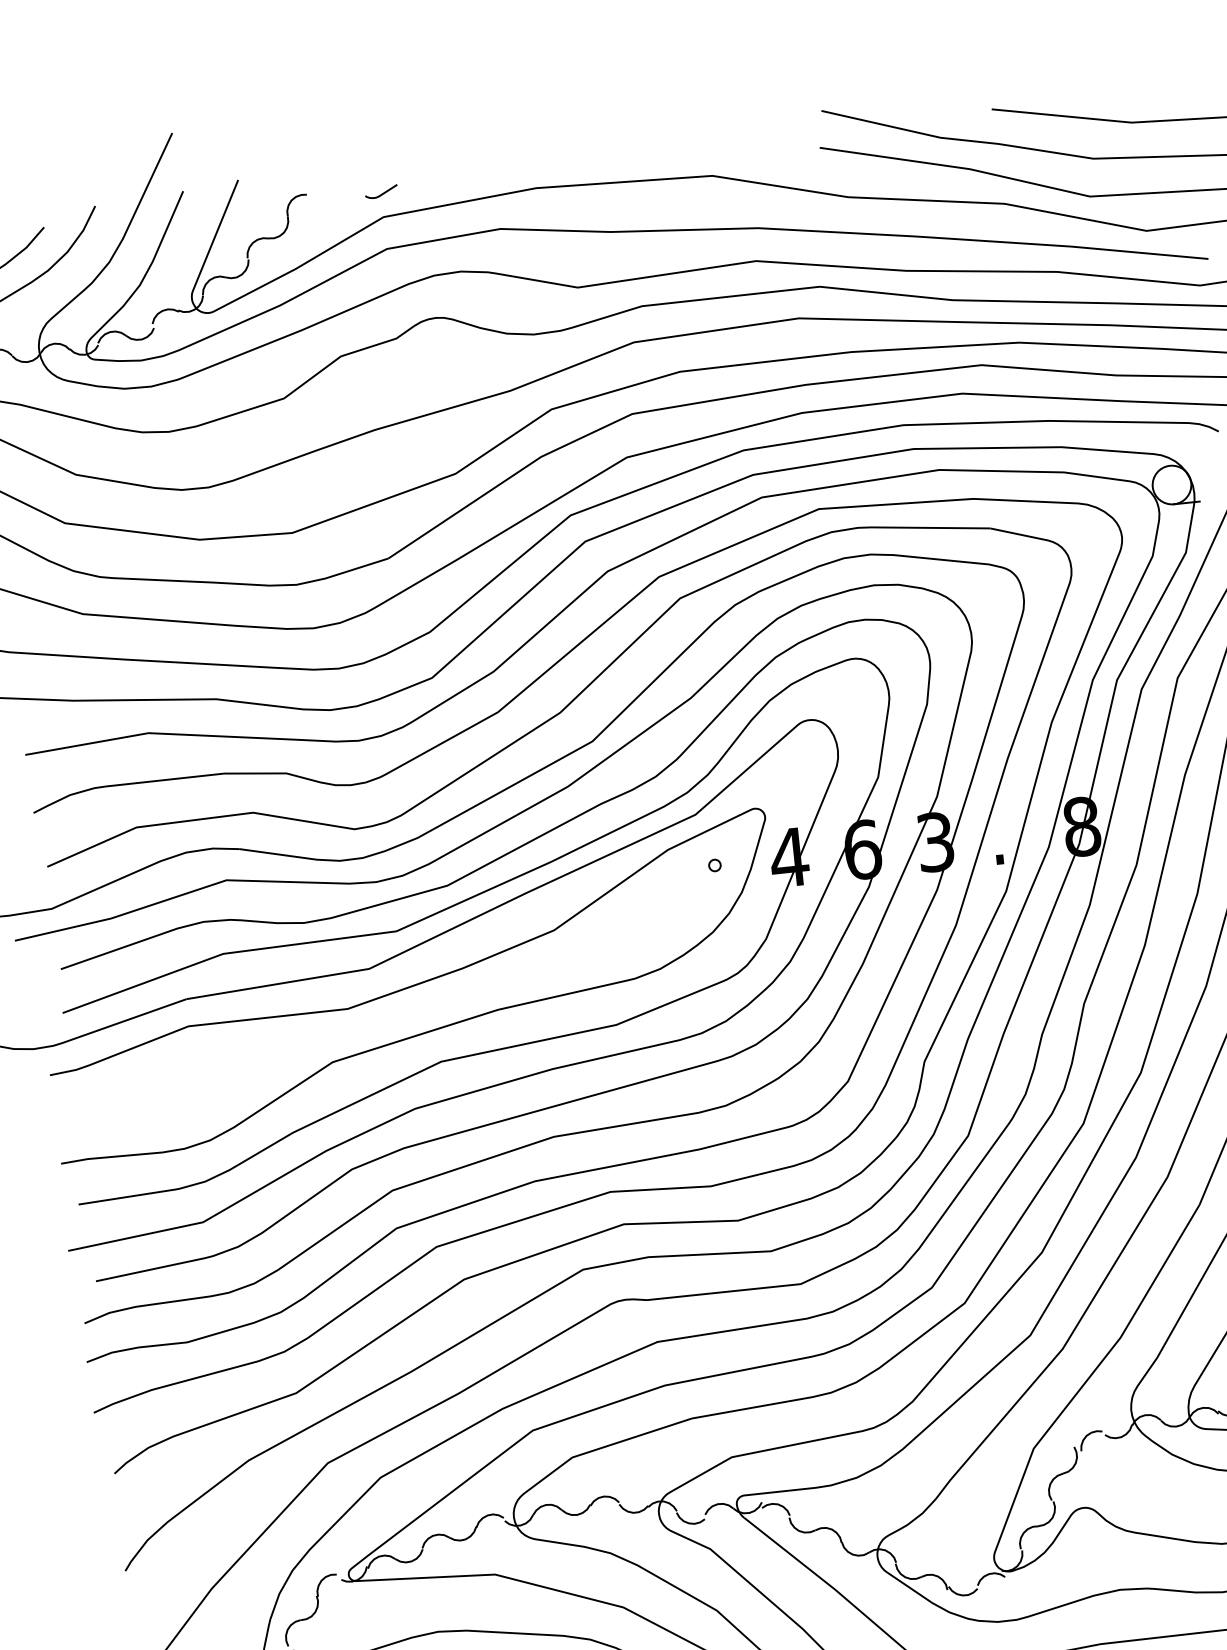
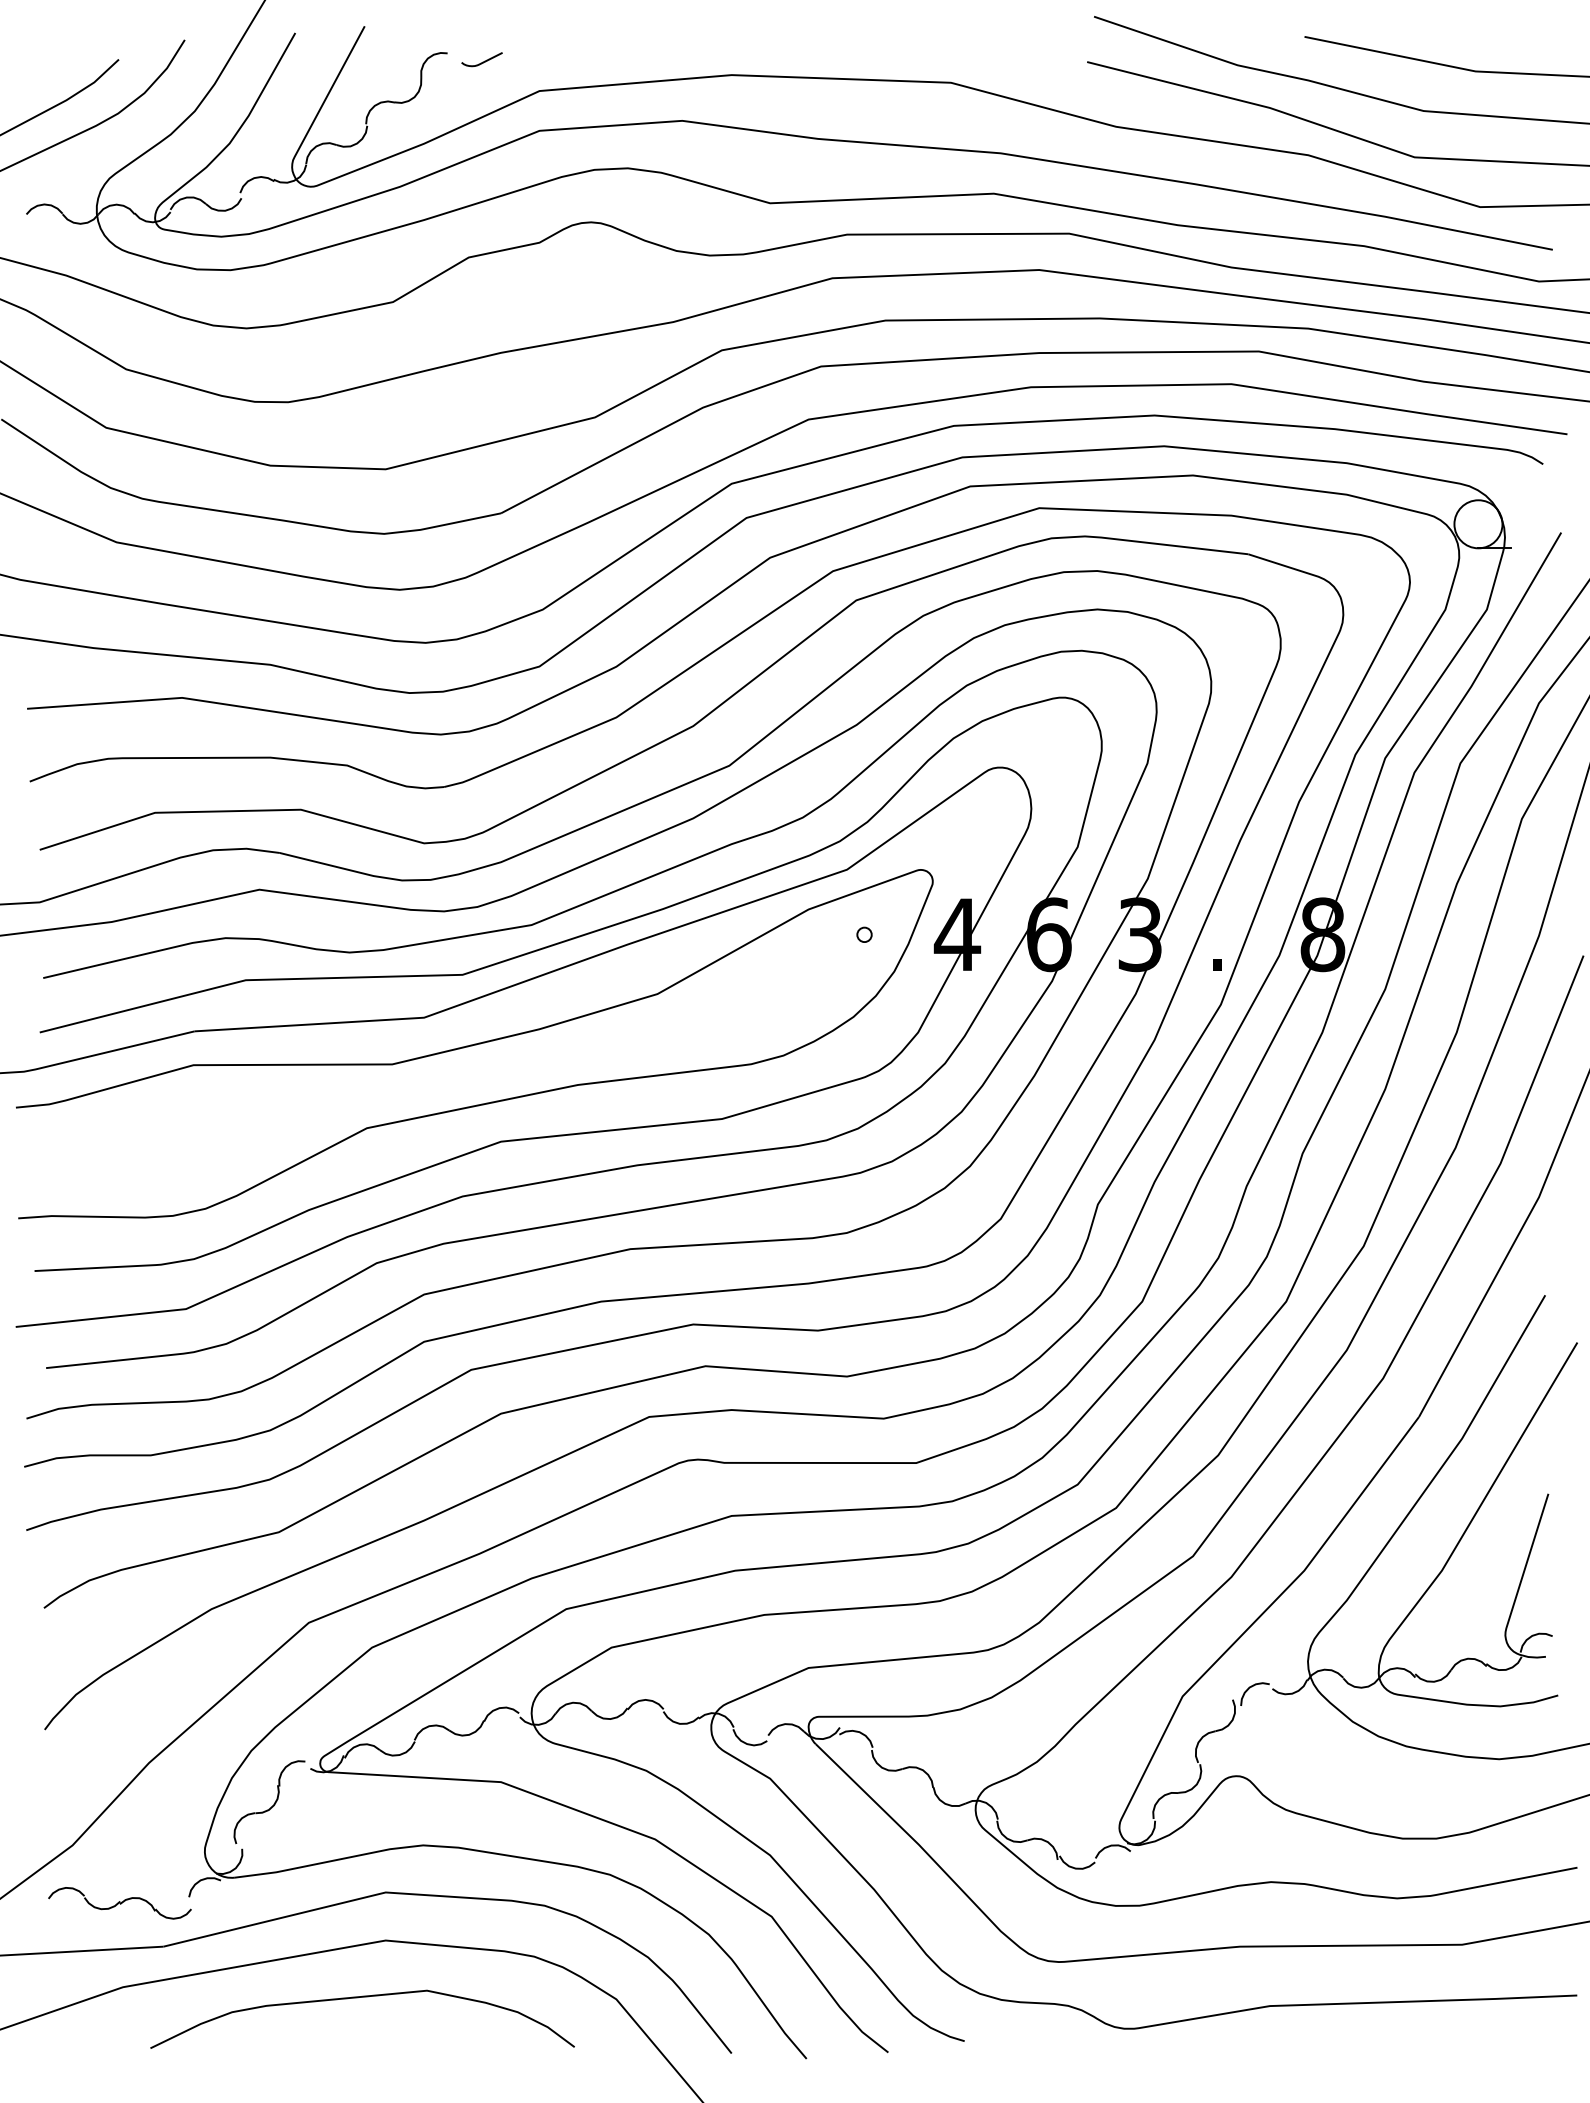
curve: (381, 193) -> (482, 61), moved

